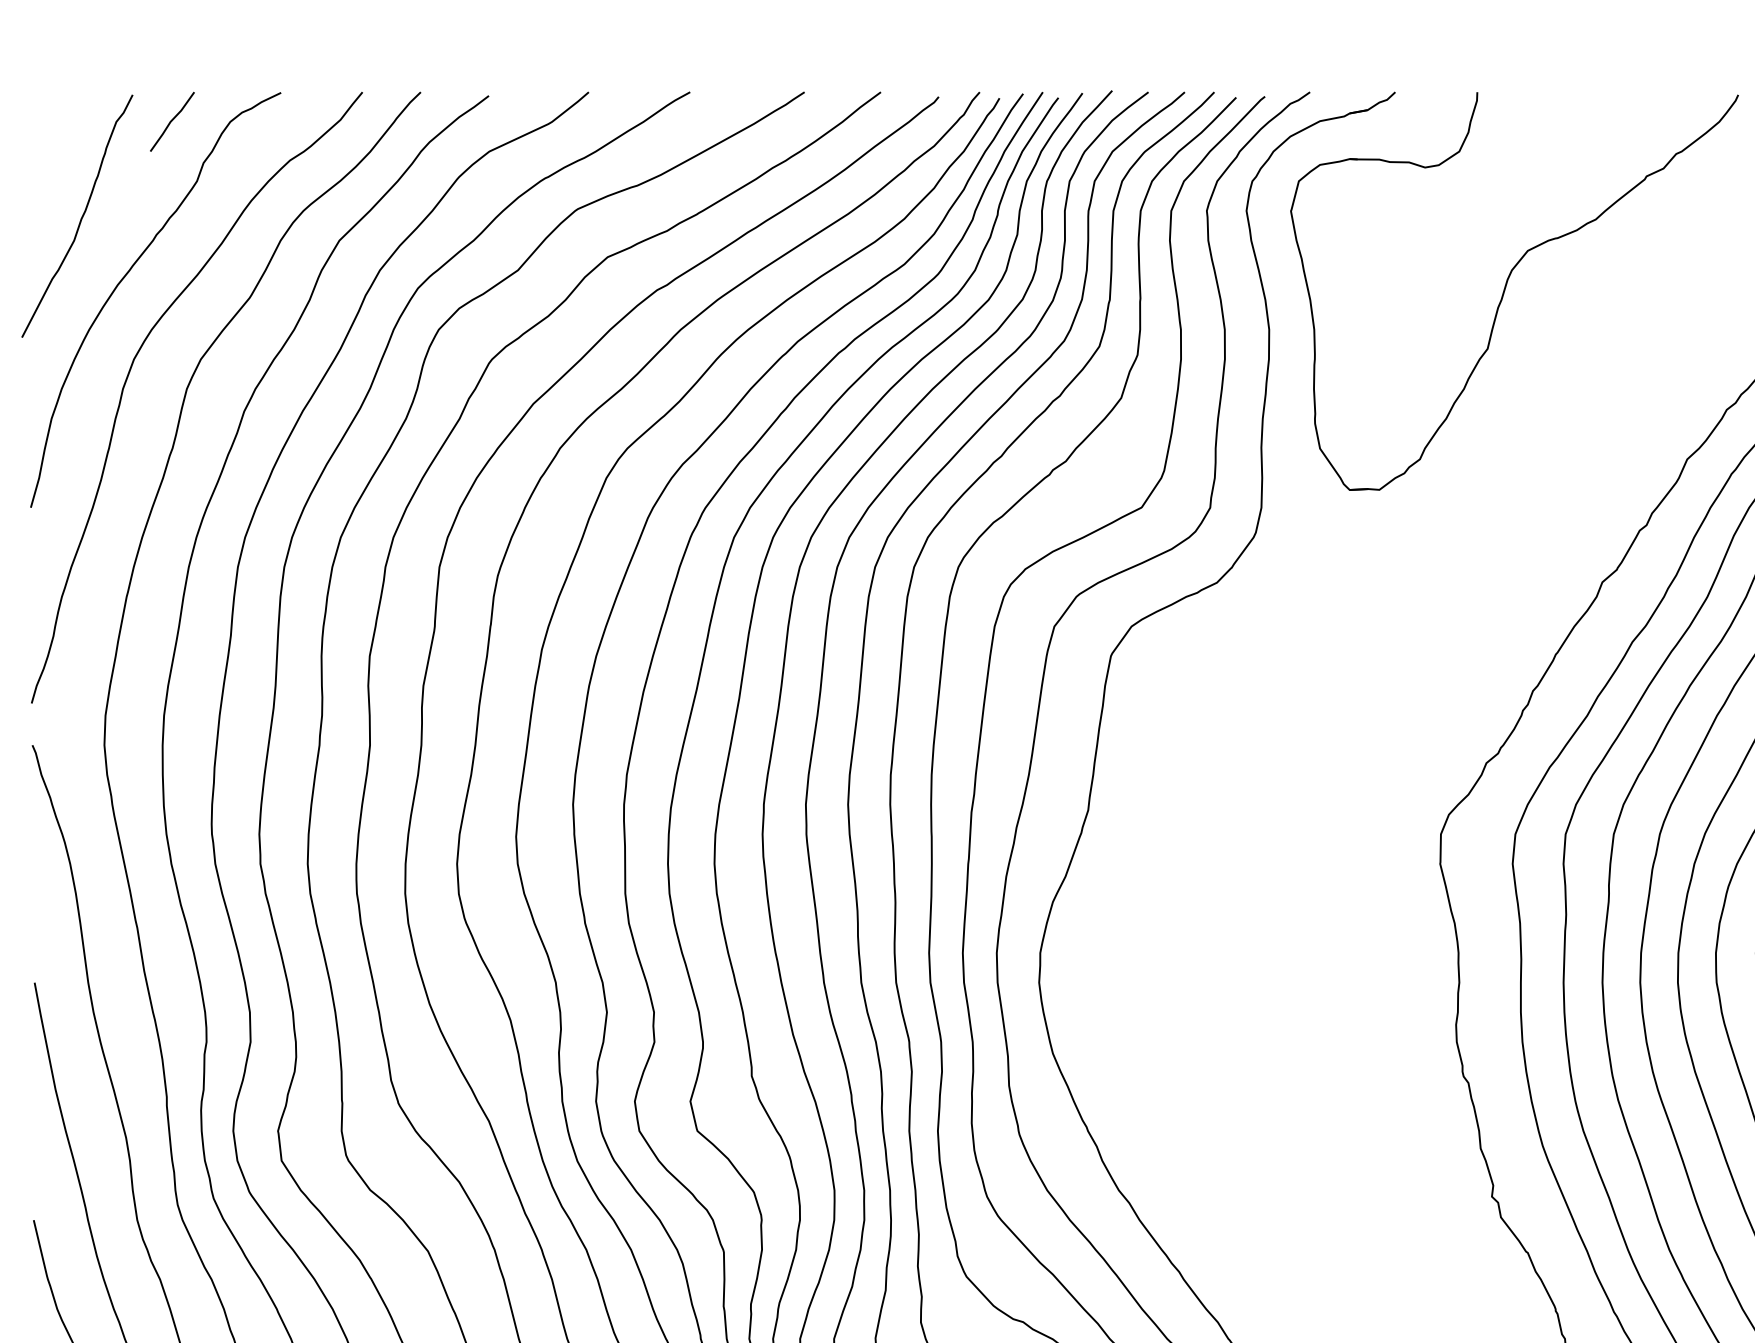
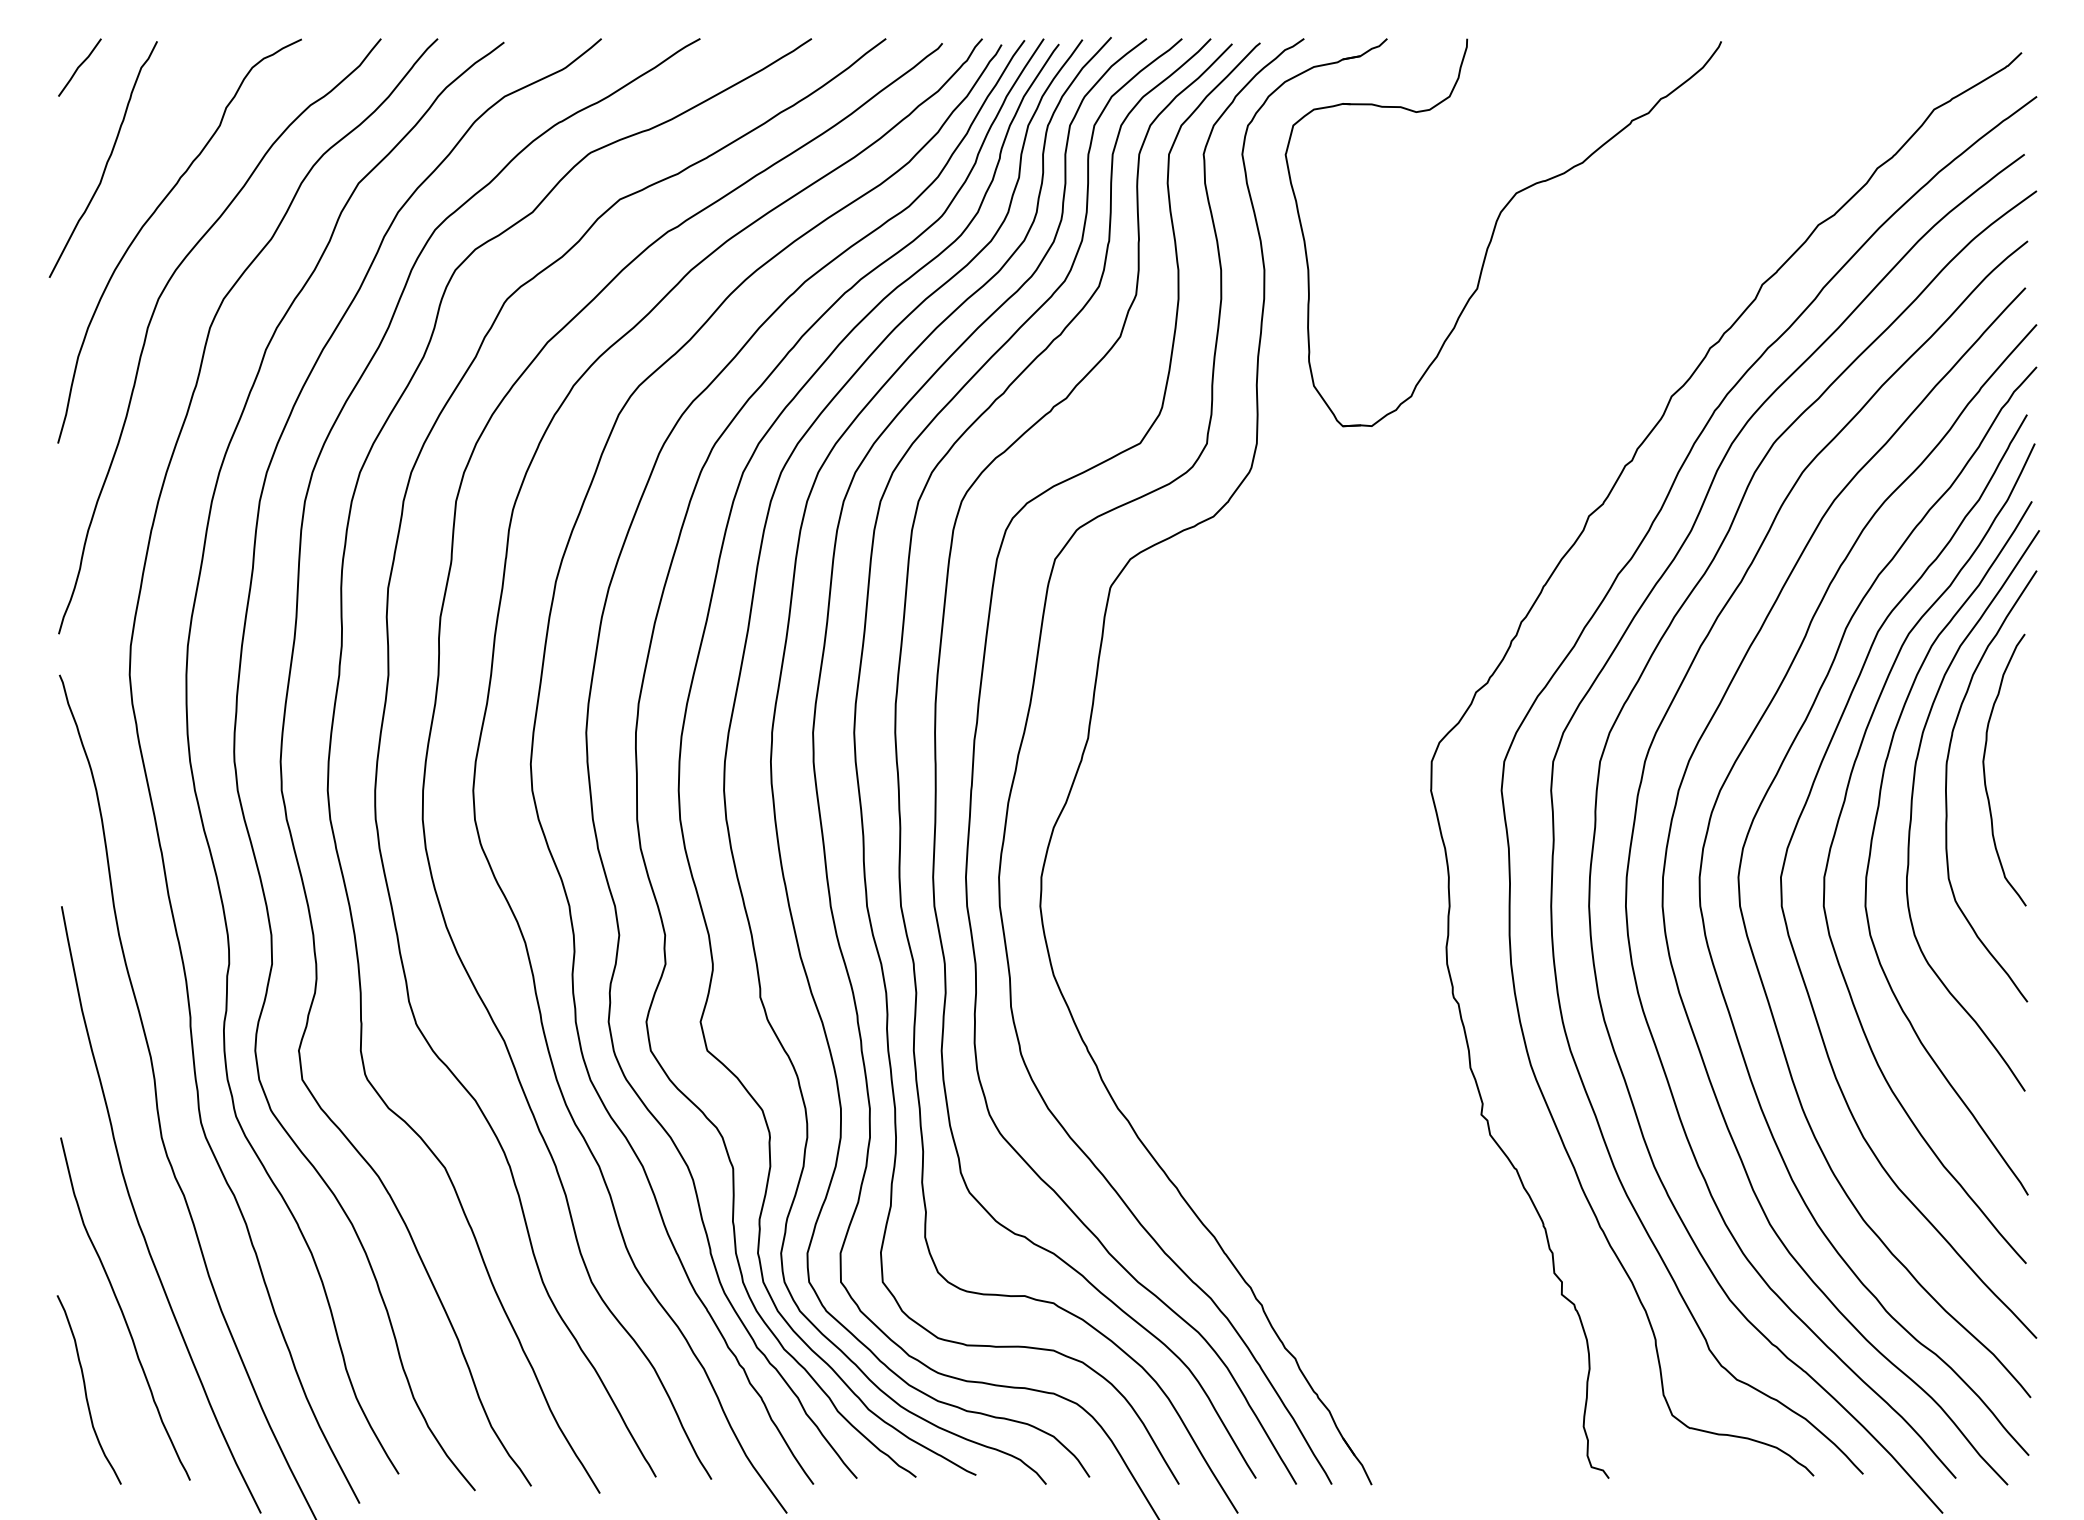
line: (171, 121) -> (79, 67), moved

